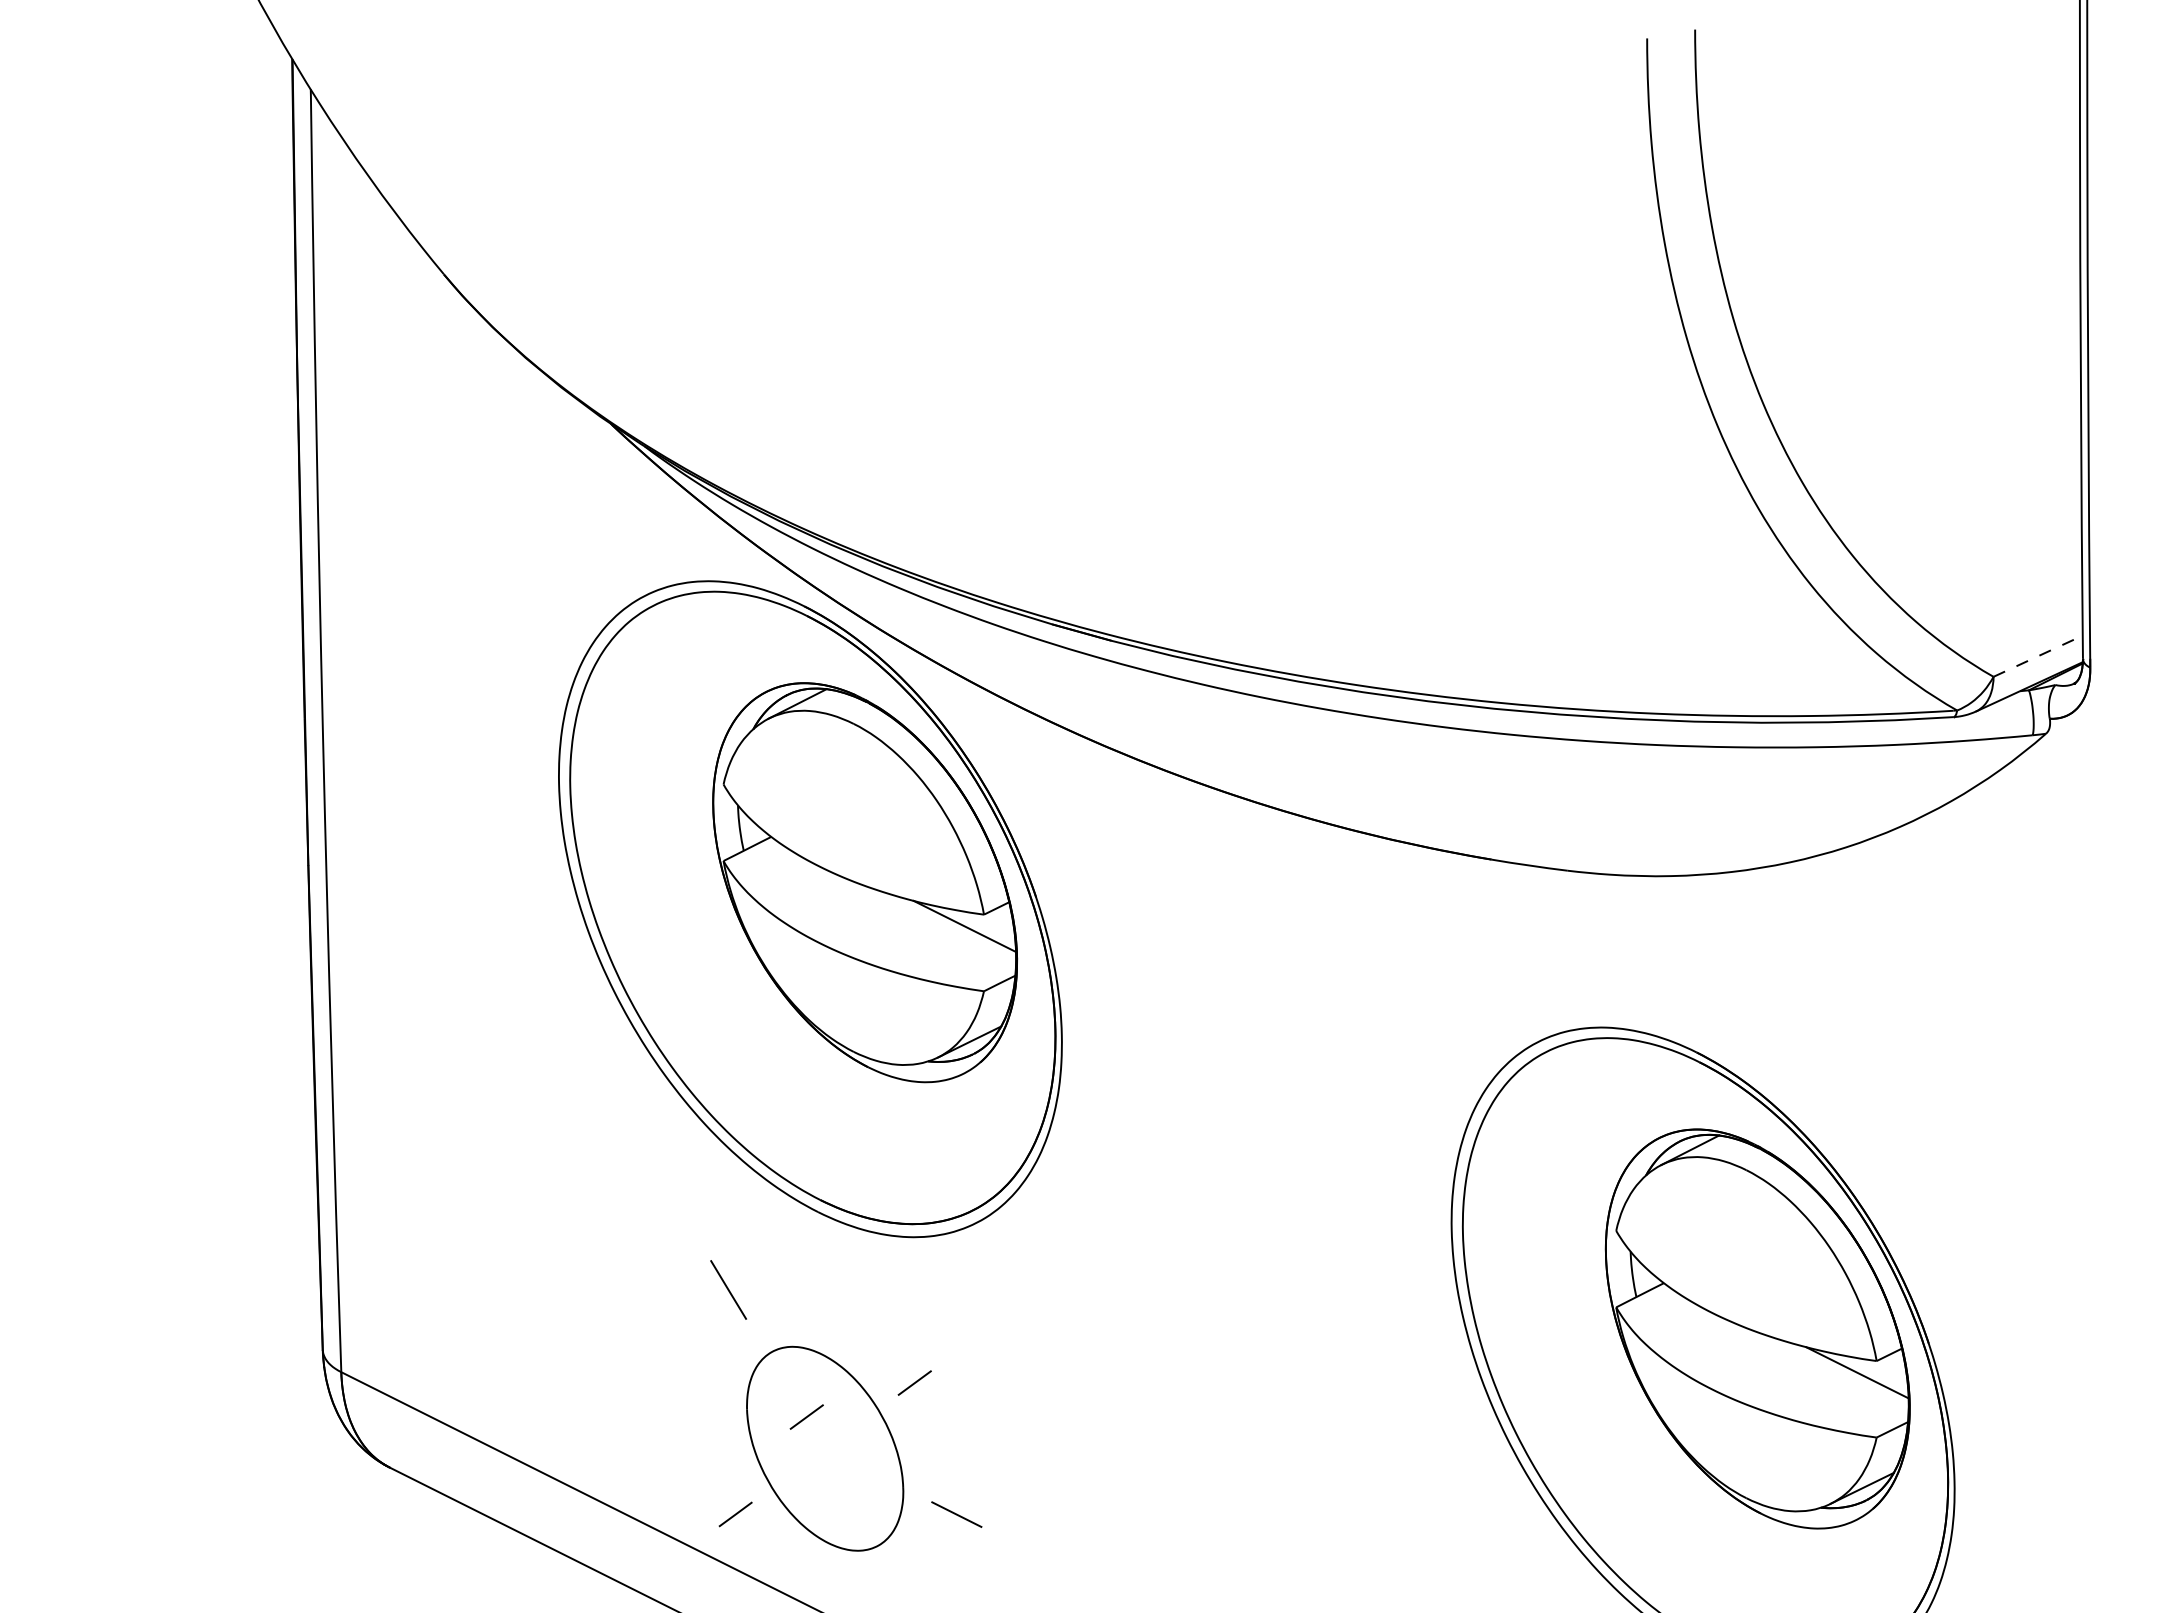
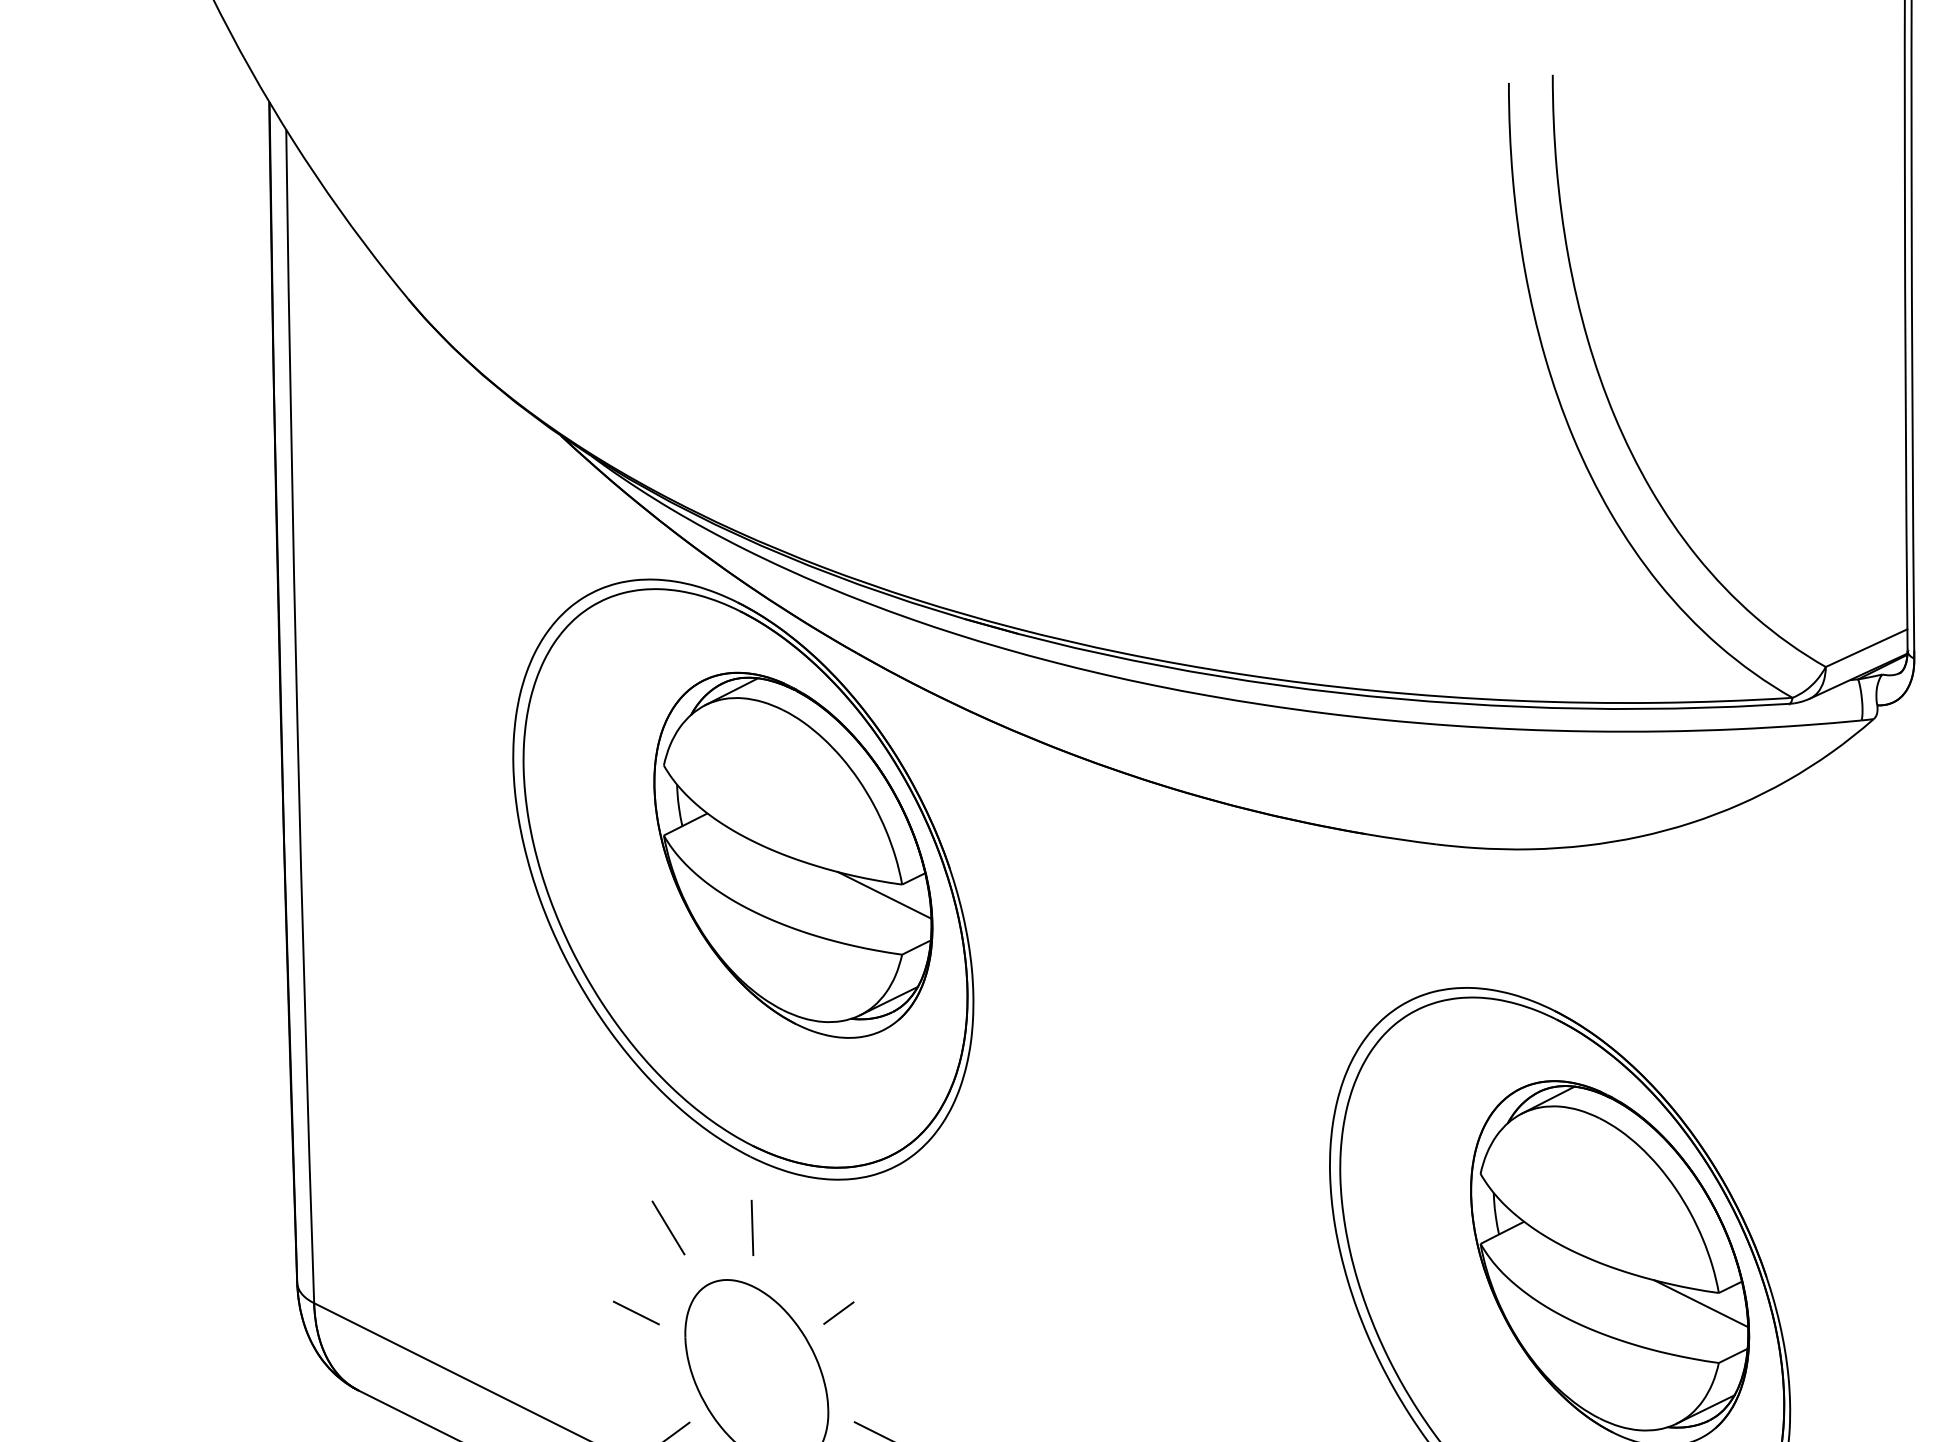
line: (2038, 656) -> (1866, 648), dashed -> solid
line: (820, 1289) -> (752, 1227), added
line: (693, 1382) -> (636, 1312), added
line: (806, 1416) -> (739, 1343), removed

